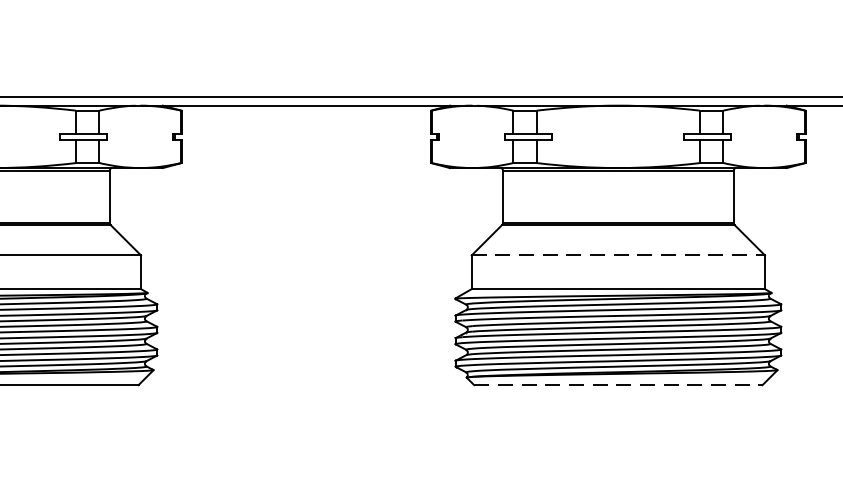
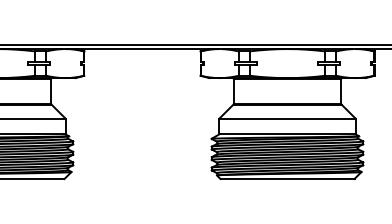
line: (620, 254) -> (288, 118), dashed -> solid
line: (618, 386) -> (287, 179), dashed -> solid

